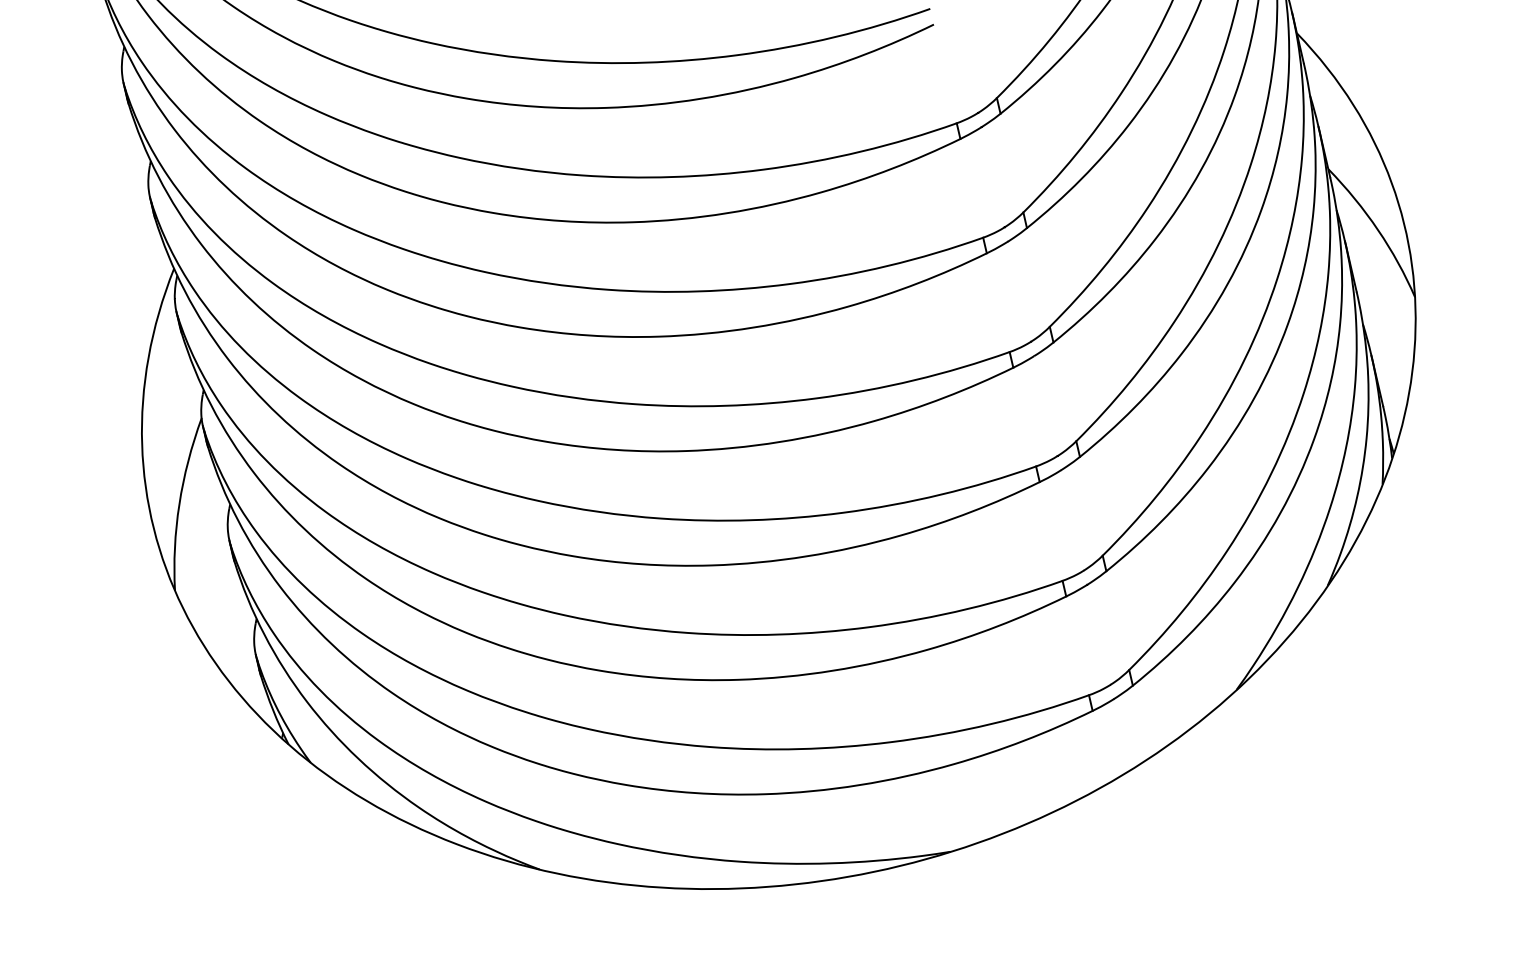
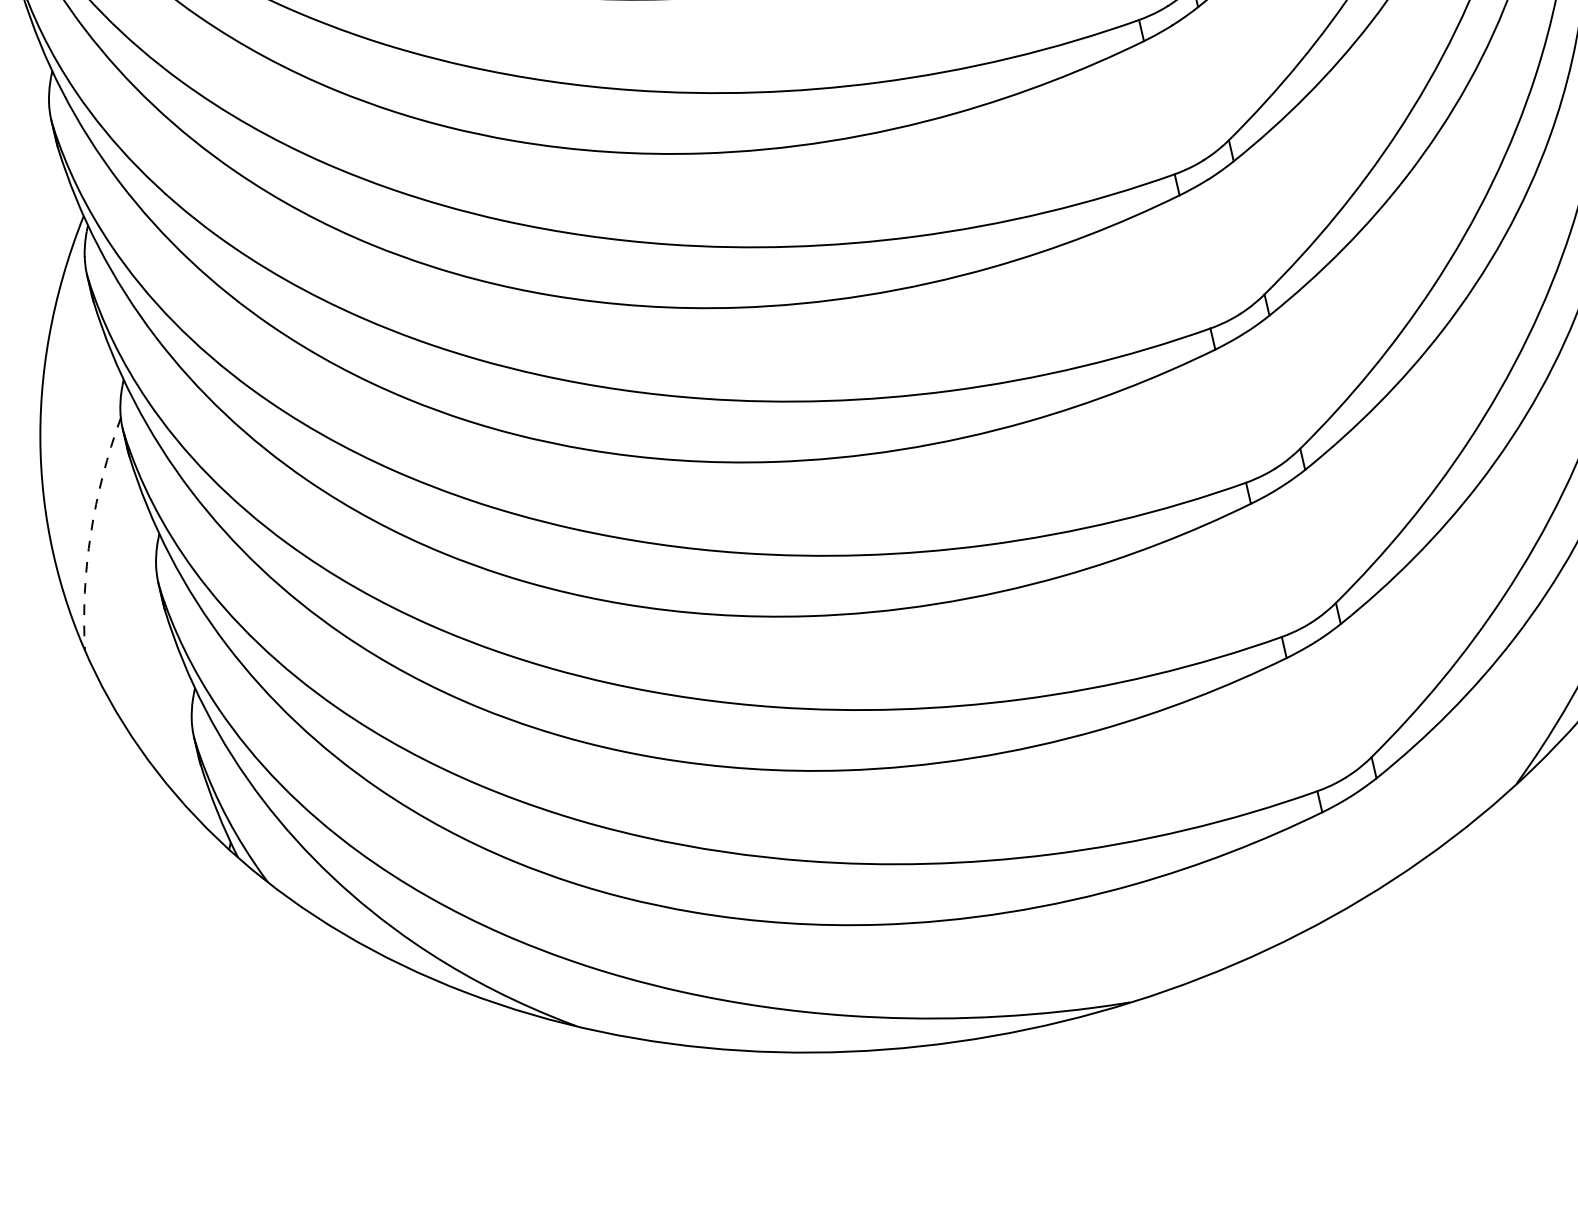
arc: (179, 503) -> (91, 532), solid -> dashed

